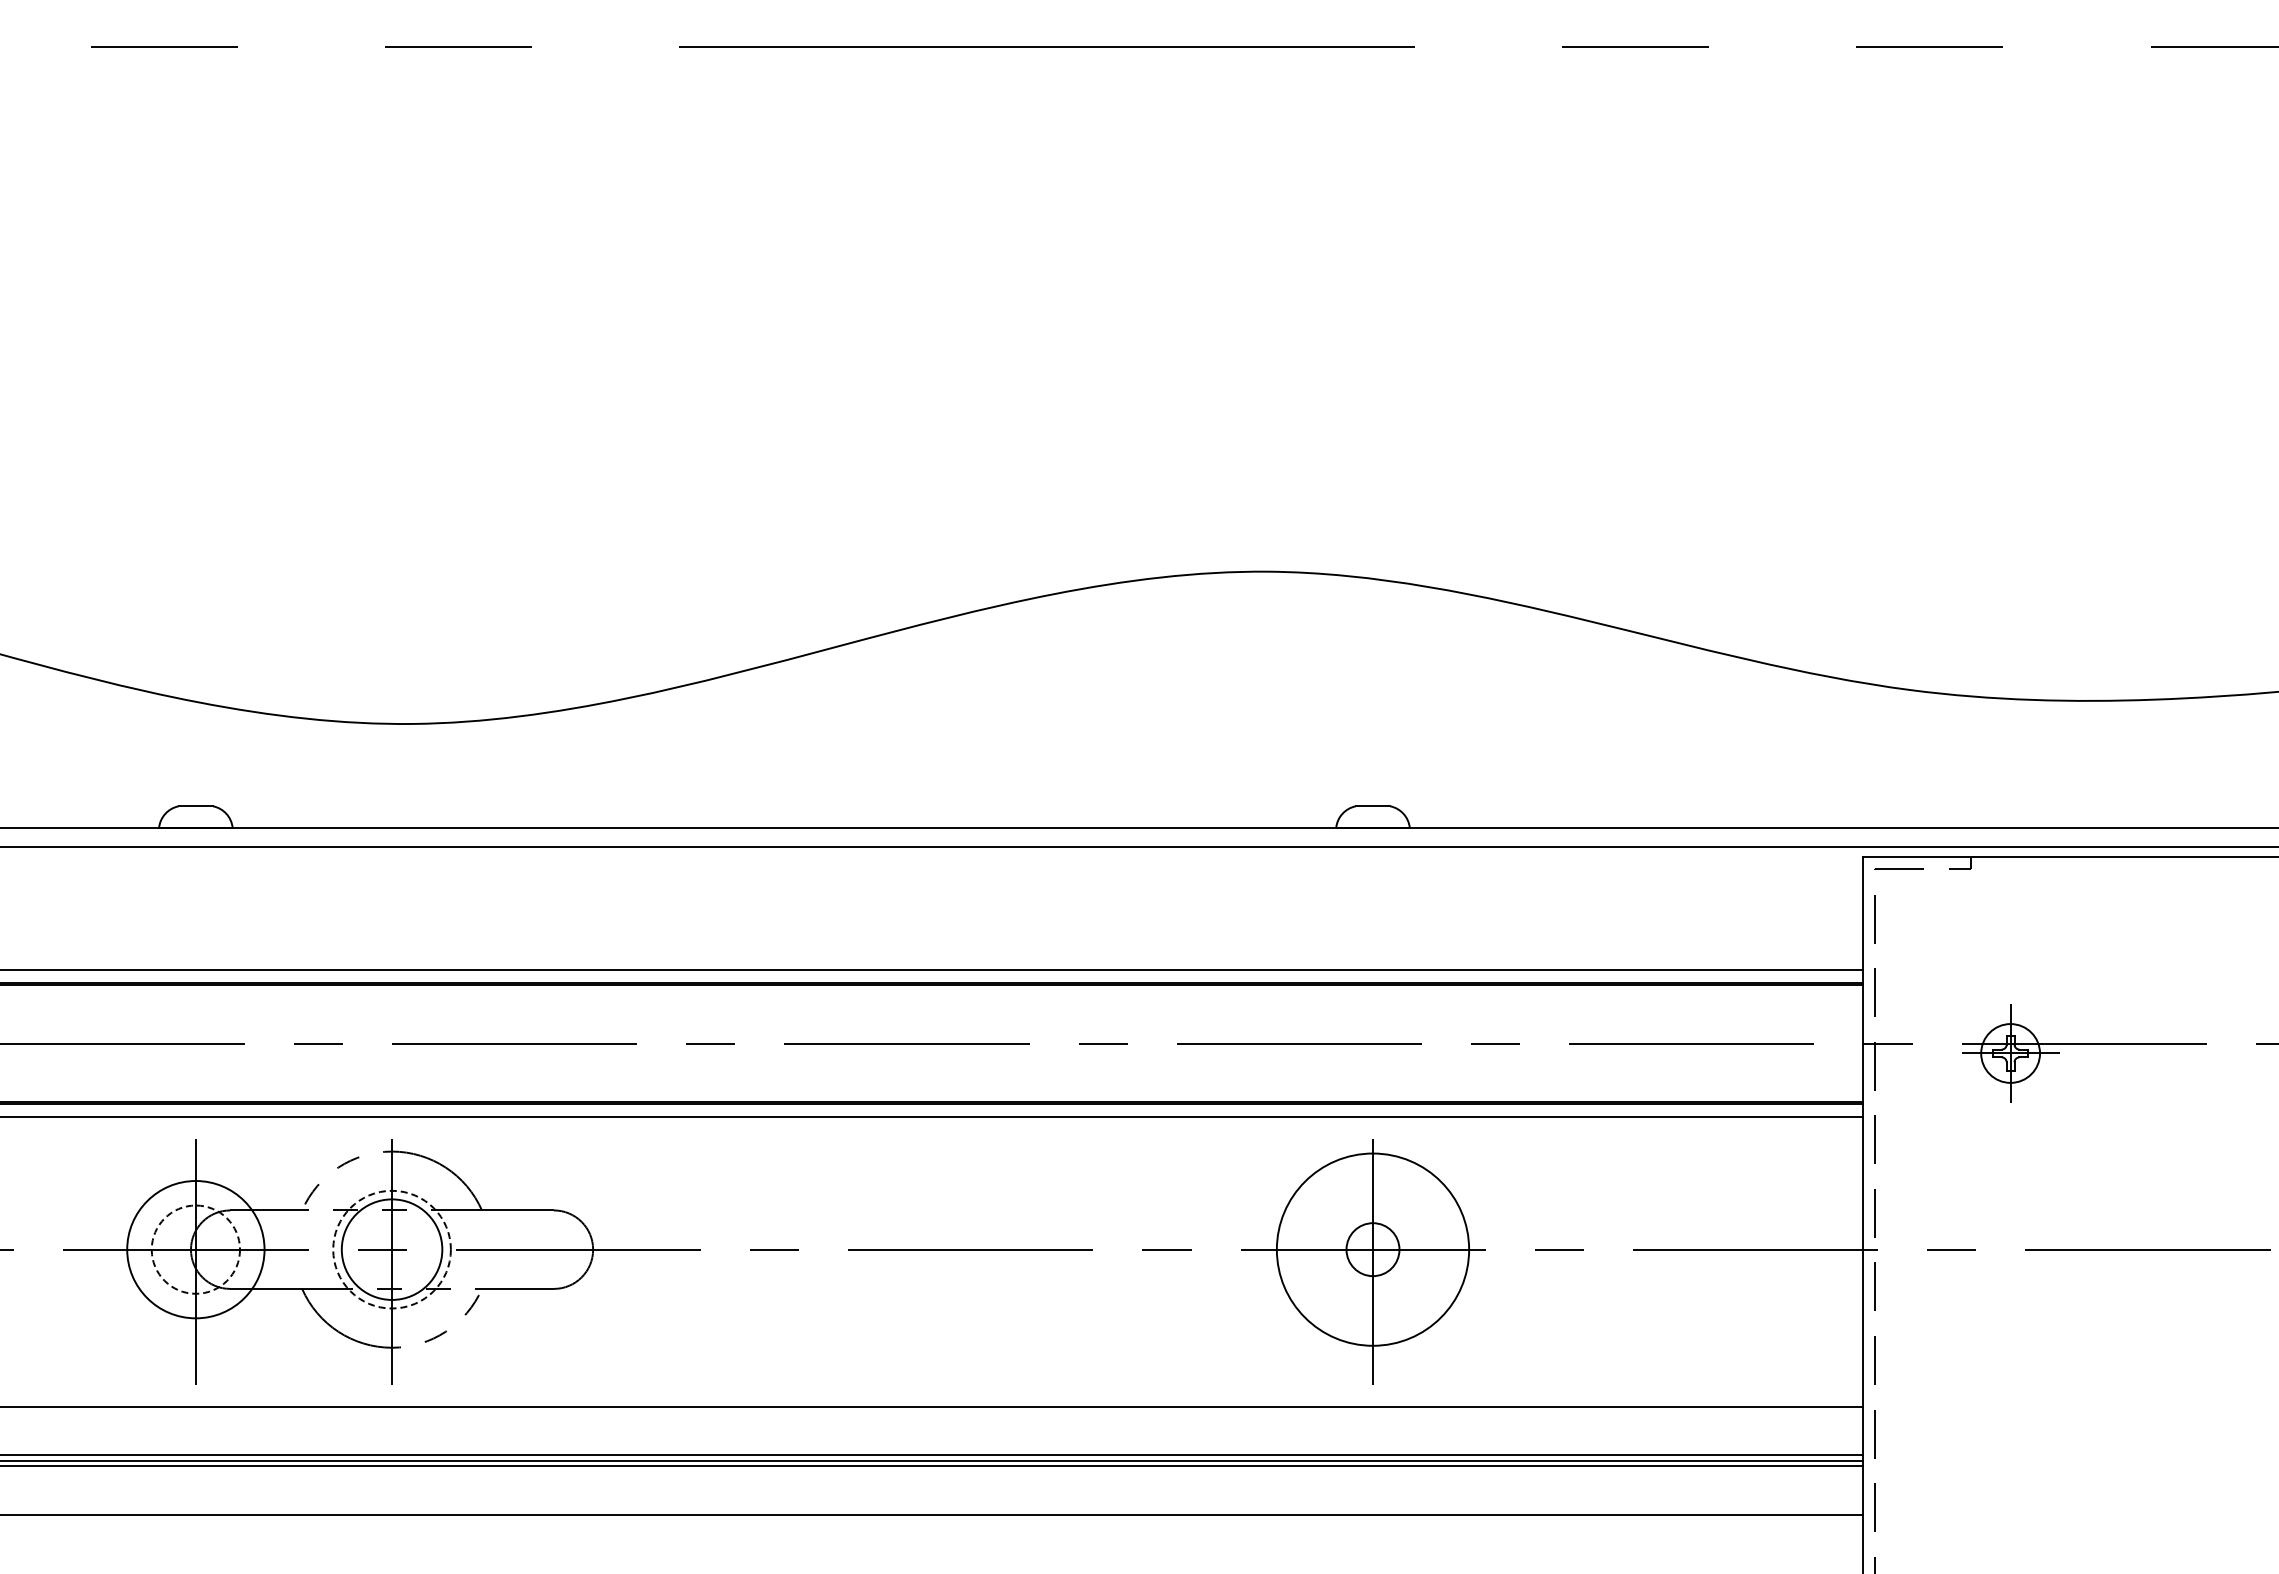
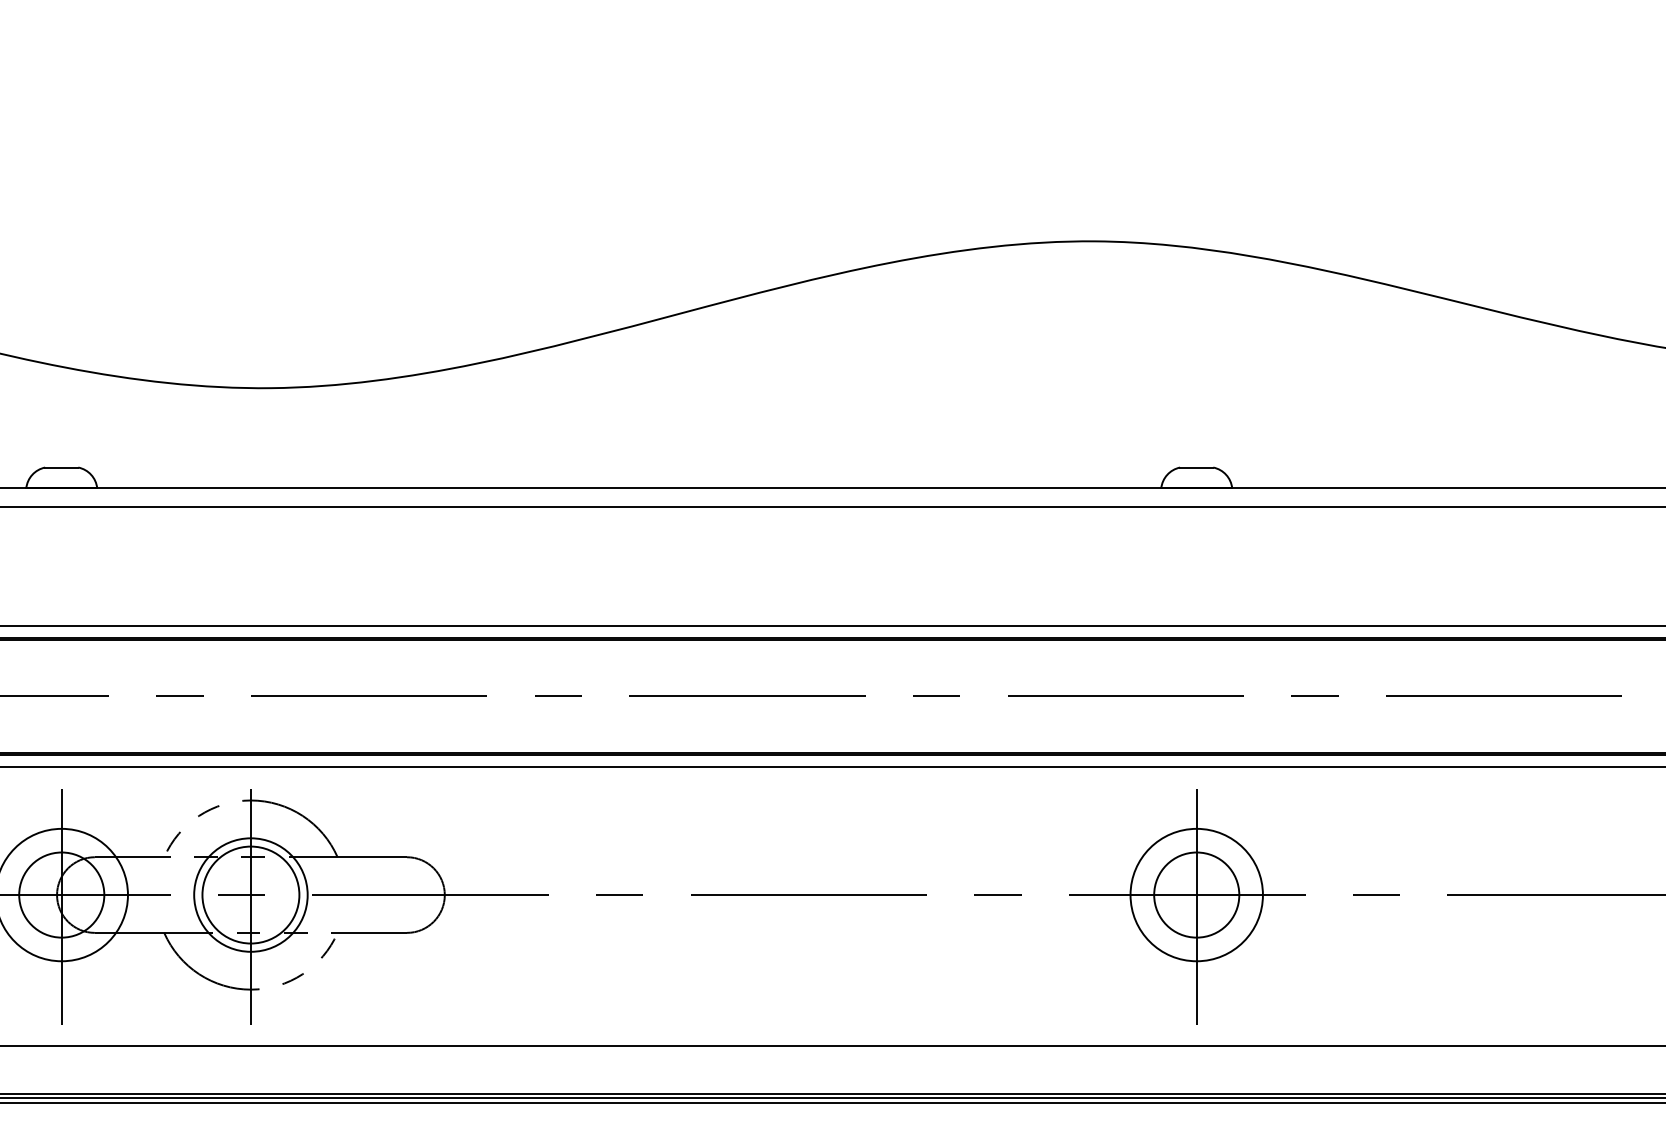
circle: (195, 1249) -> (61, 894), dashed -> solid
circle: (391, 1249) -> (250, 894), dashed -> solid
circle: (1372, 1249) -> (1196, 894), size x0.71
circle: (1372, 1249) -> (1196, 894), size x1.67

